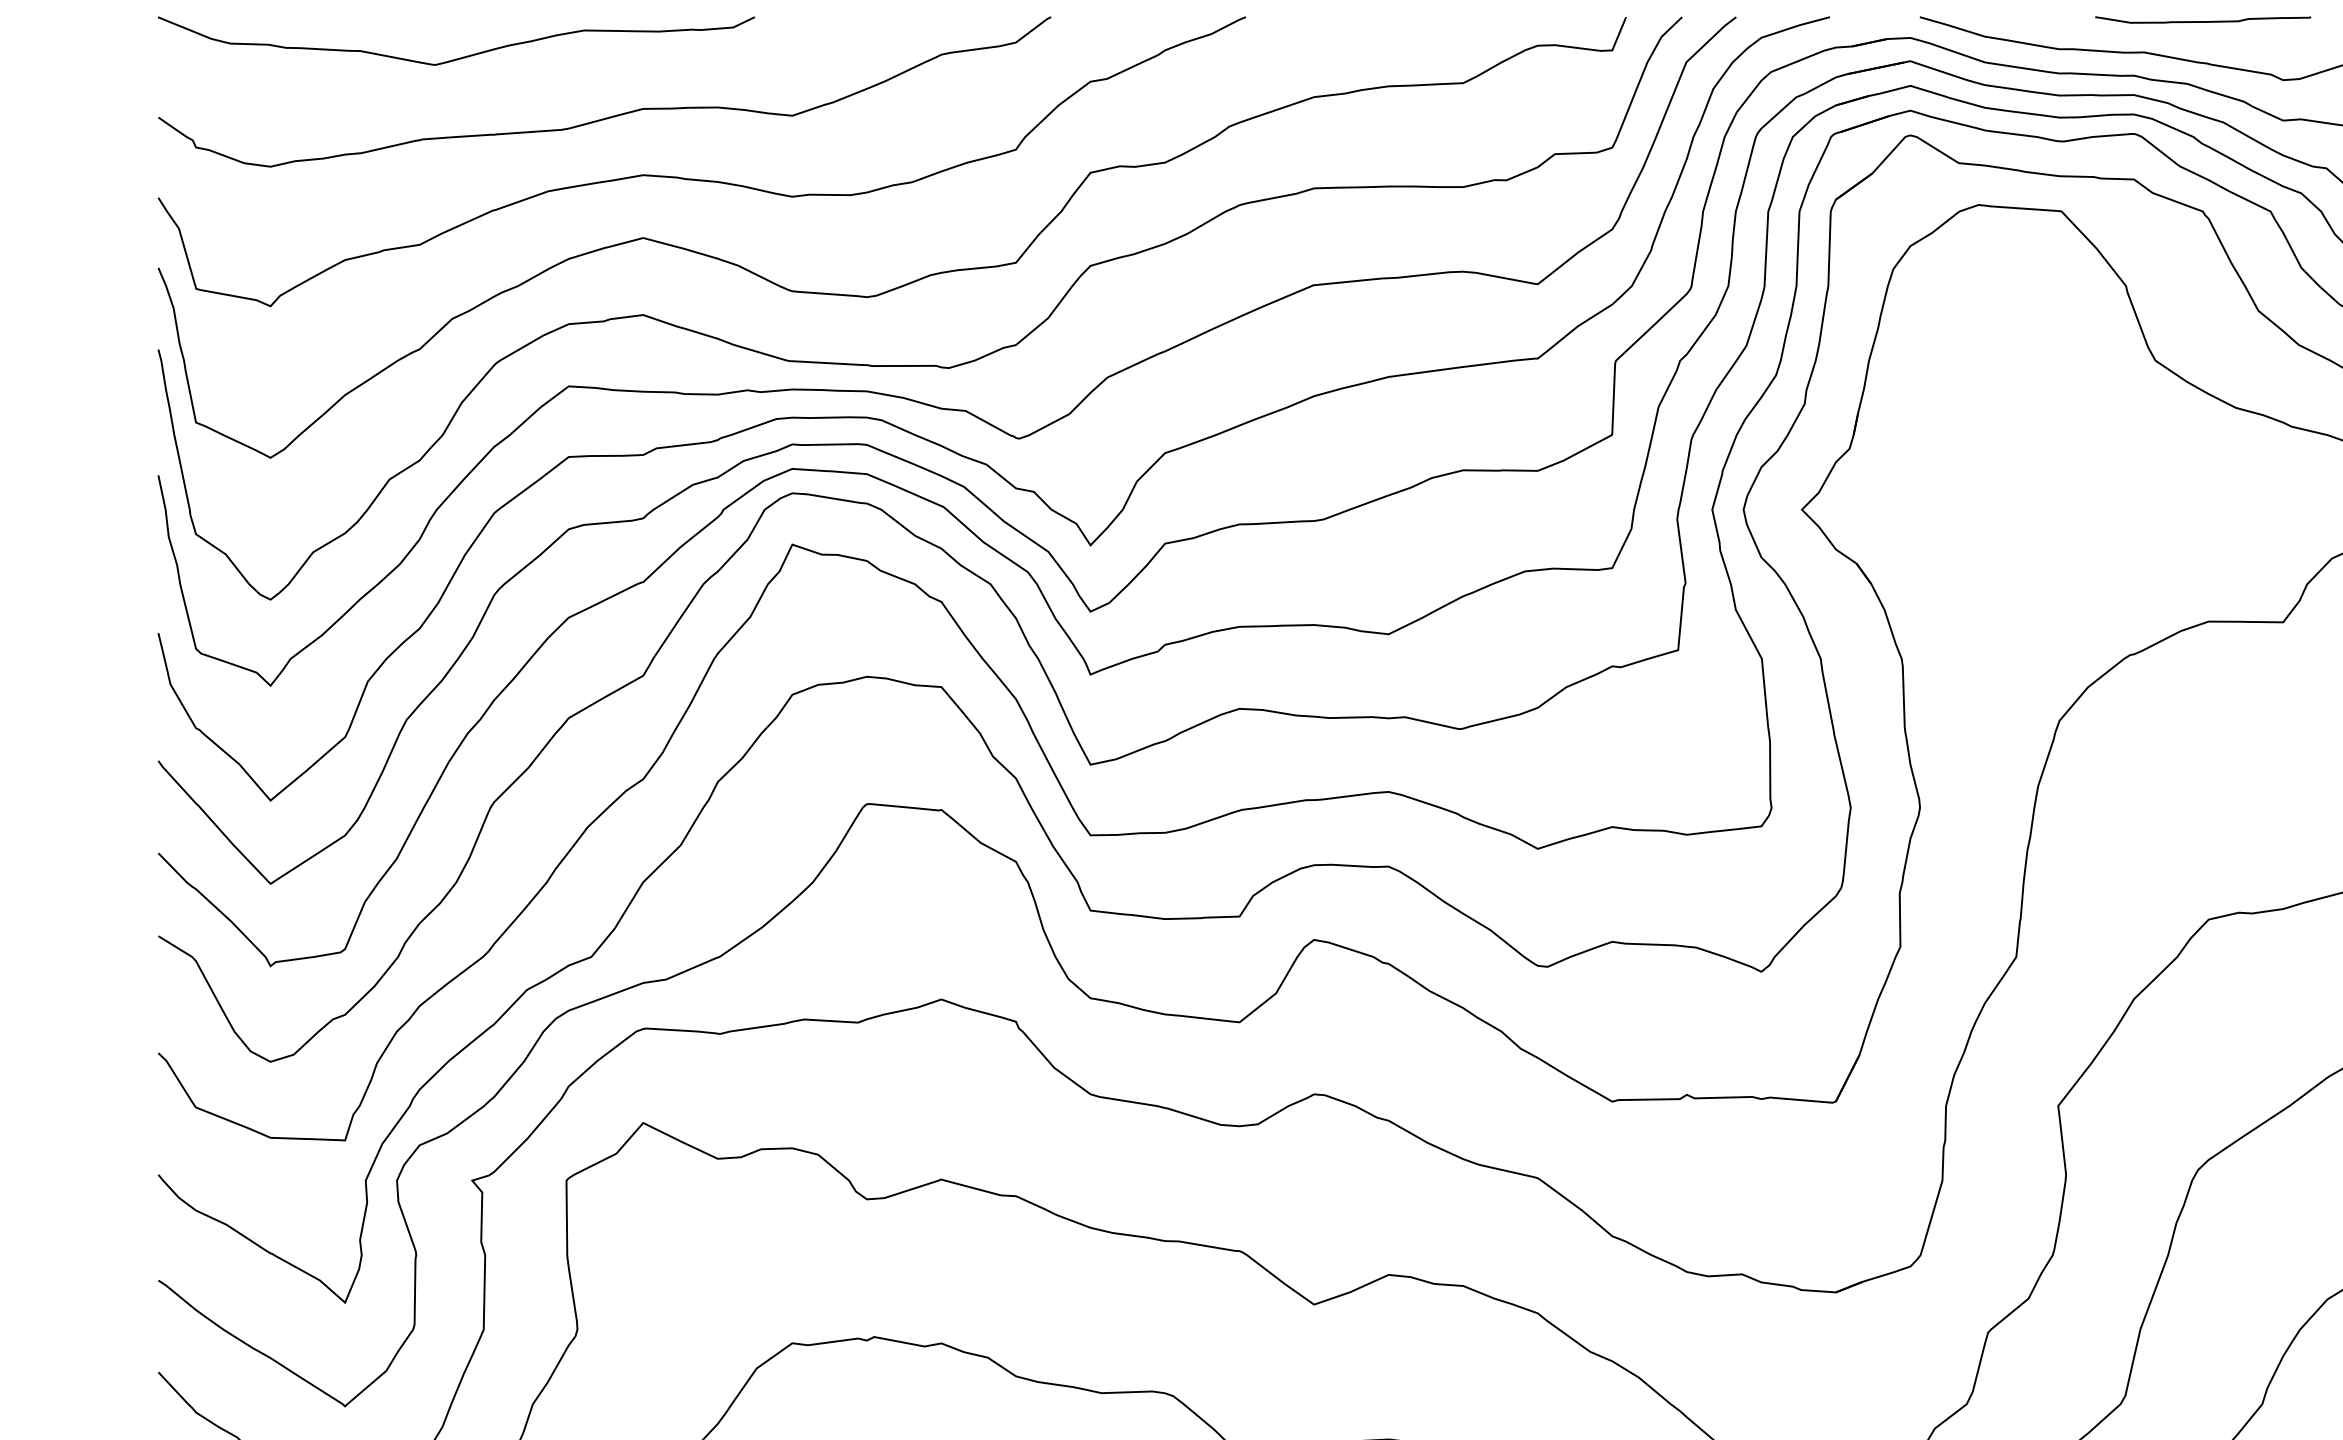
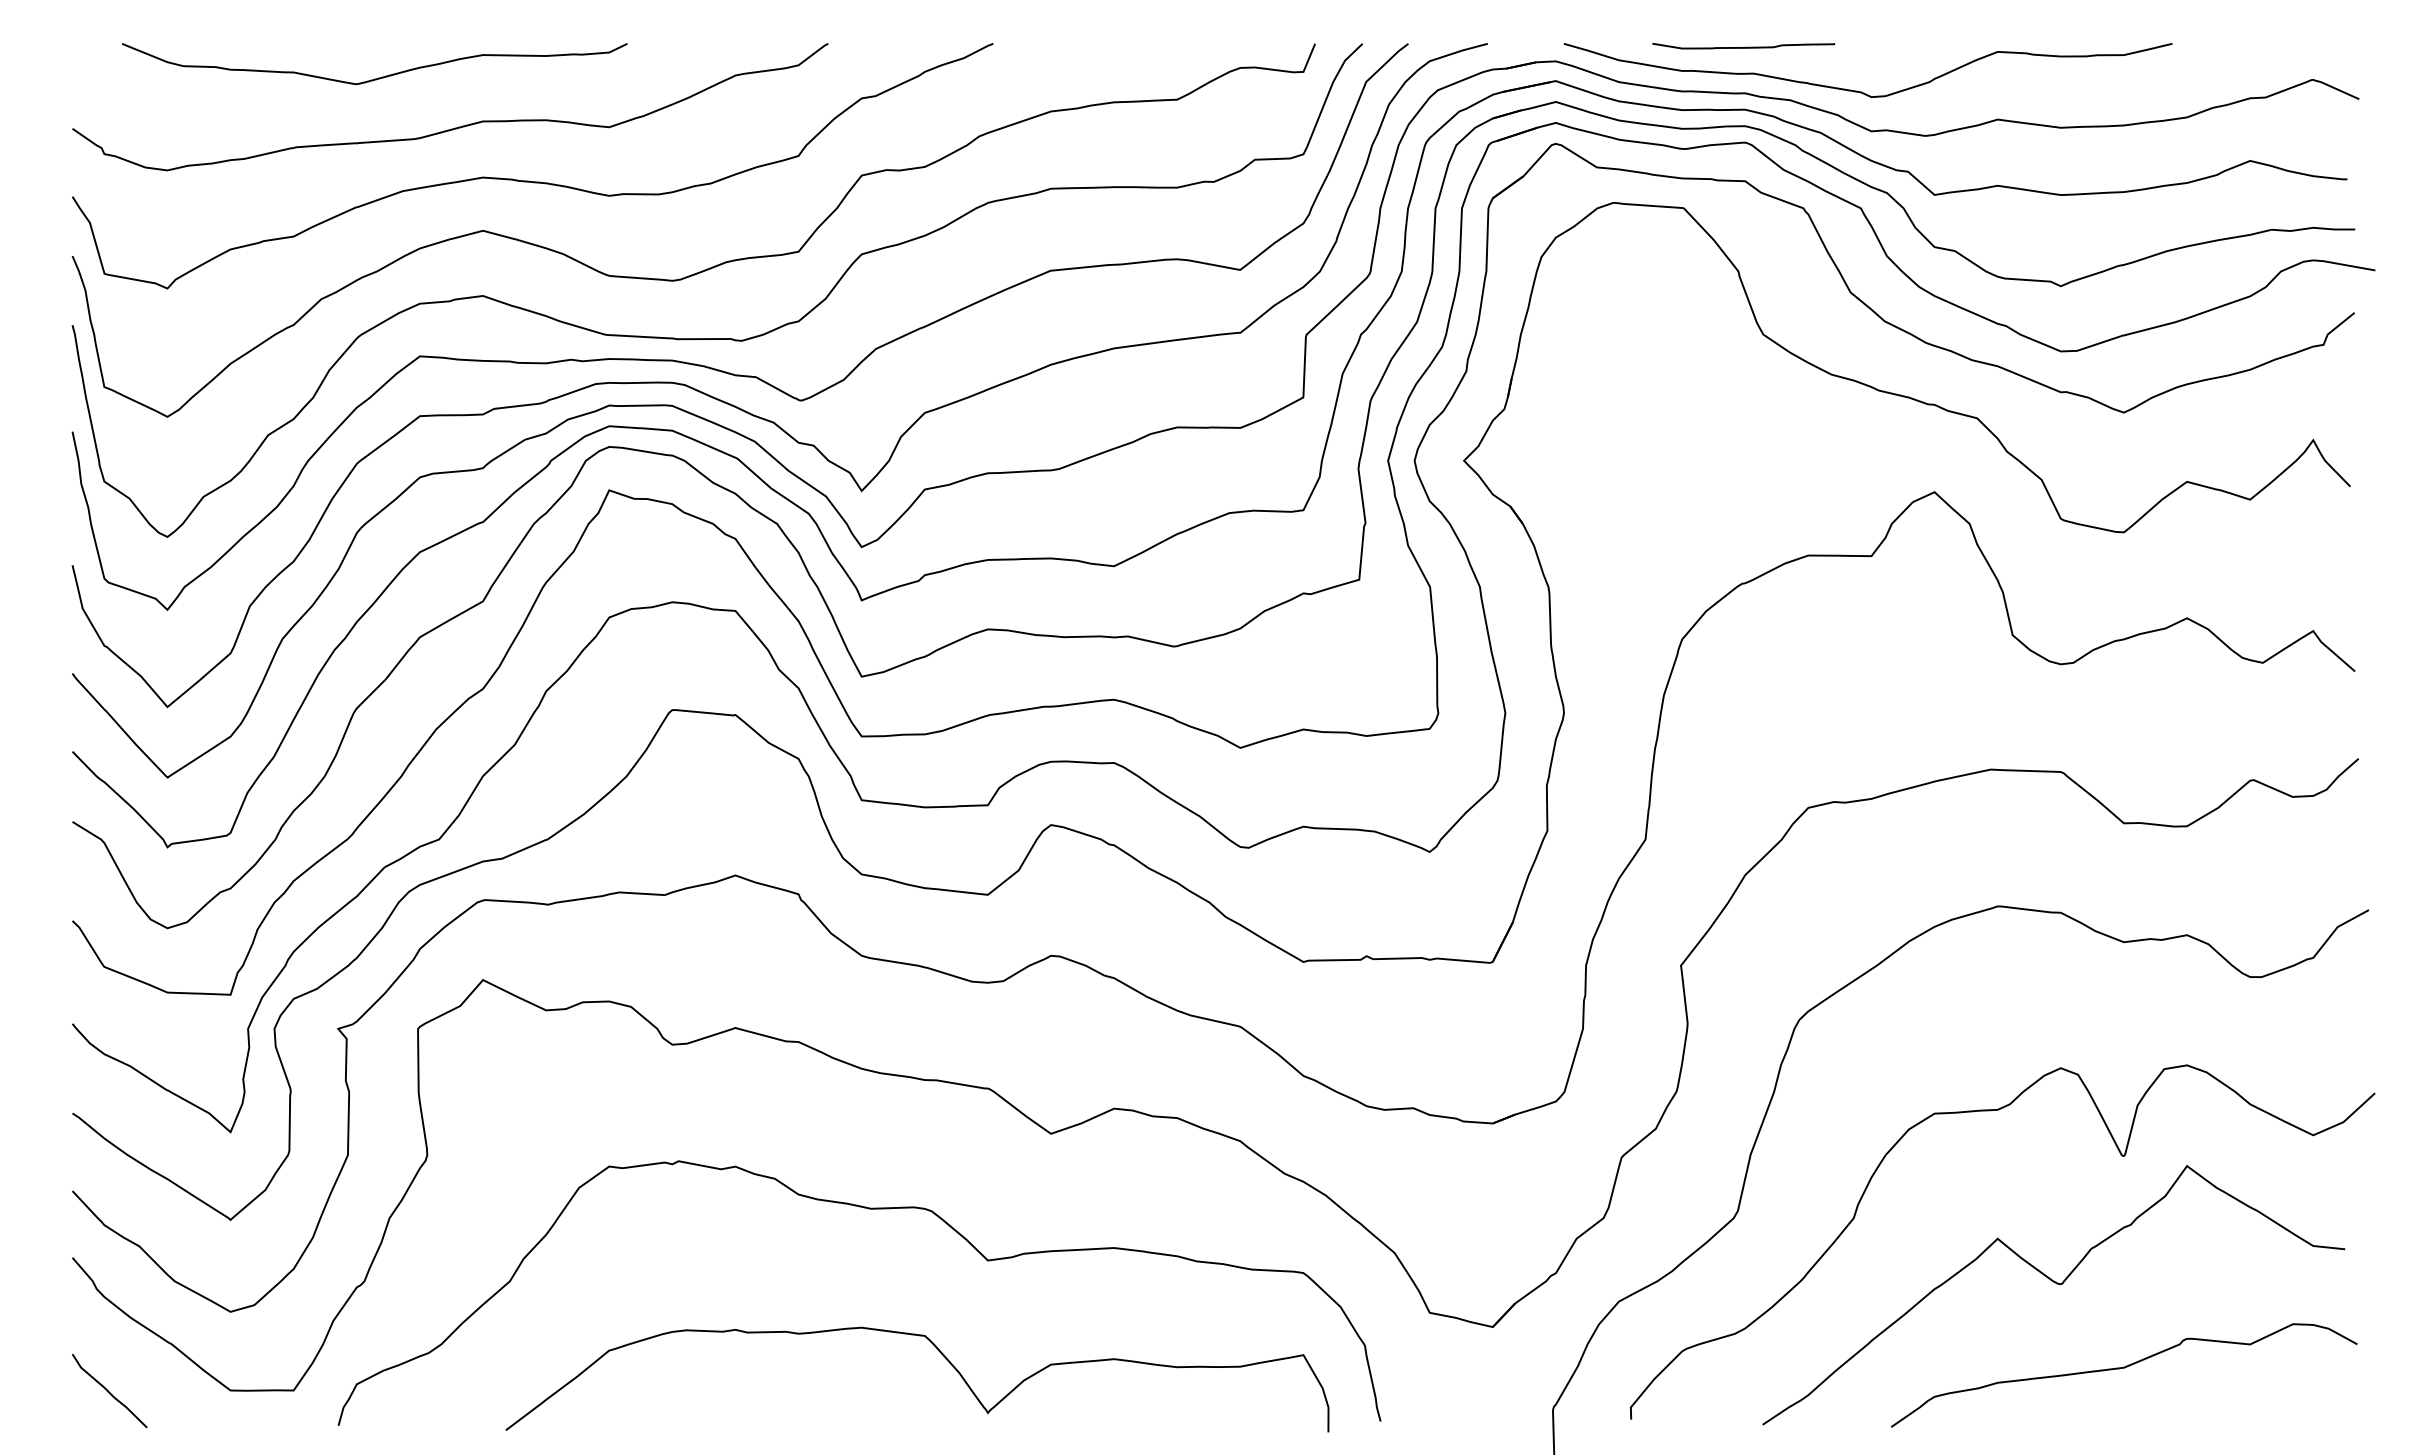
curve: (2202, 21) -> (1743, 47), moved
curve: (460, 56) -> (378, 77), moved

